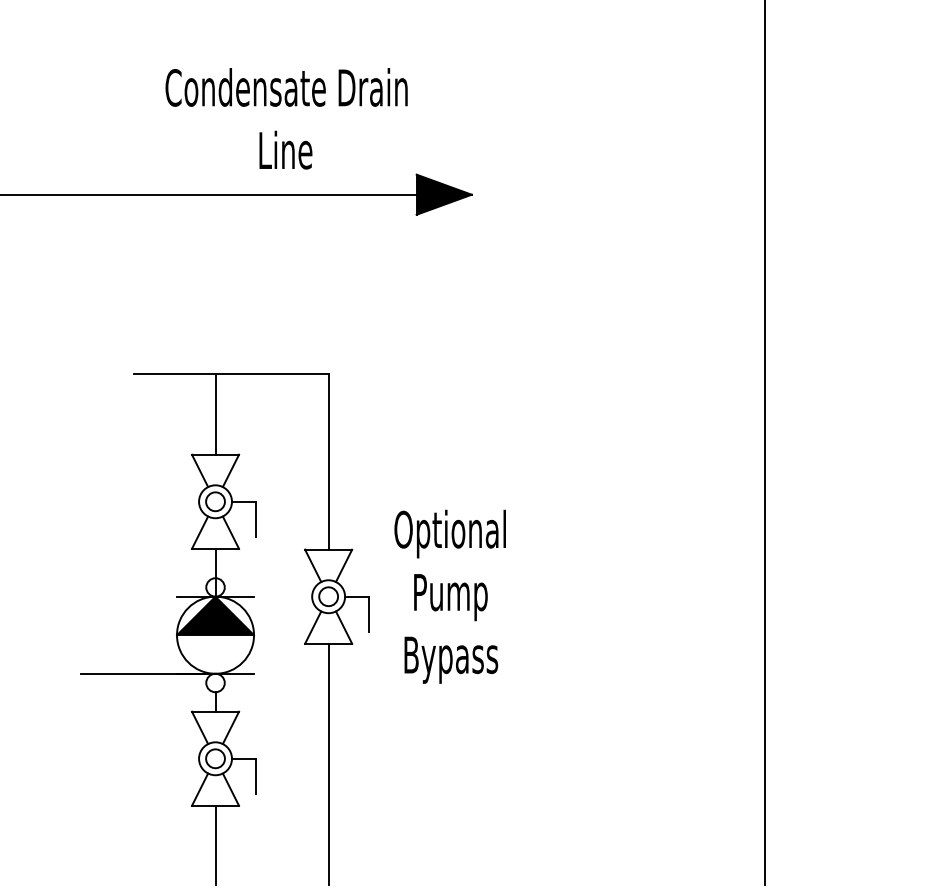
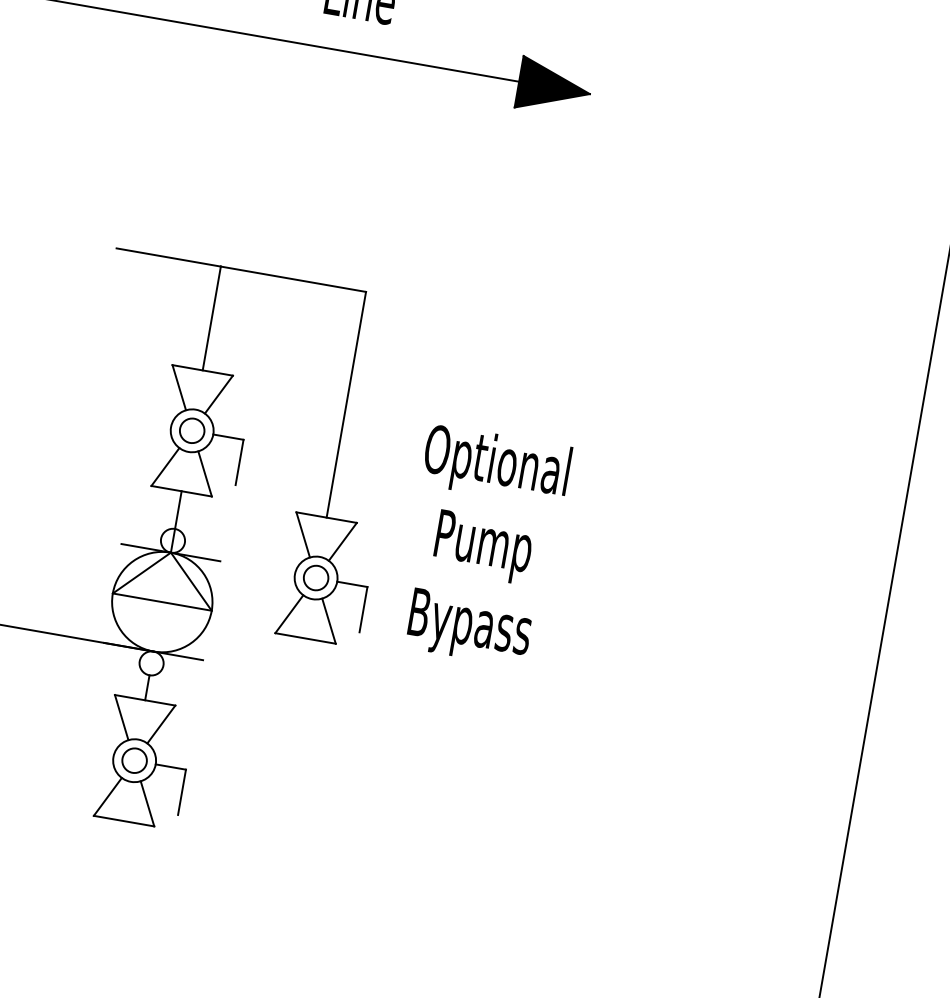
text: (449, 596) -> (481, 545), moved
fill: (215, 615) -> (166, 576), removed
line: (328, 763) -> (278, 792), removed
line: (215, 844) -> (115, 870), removed

